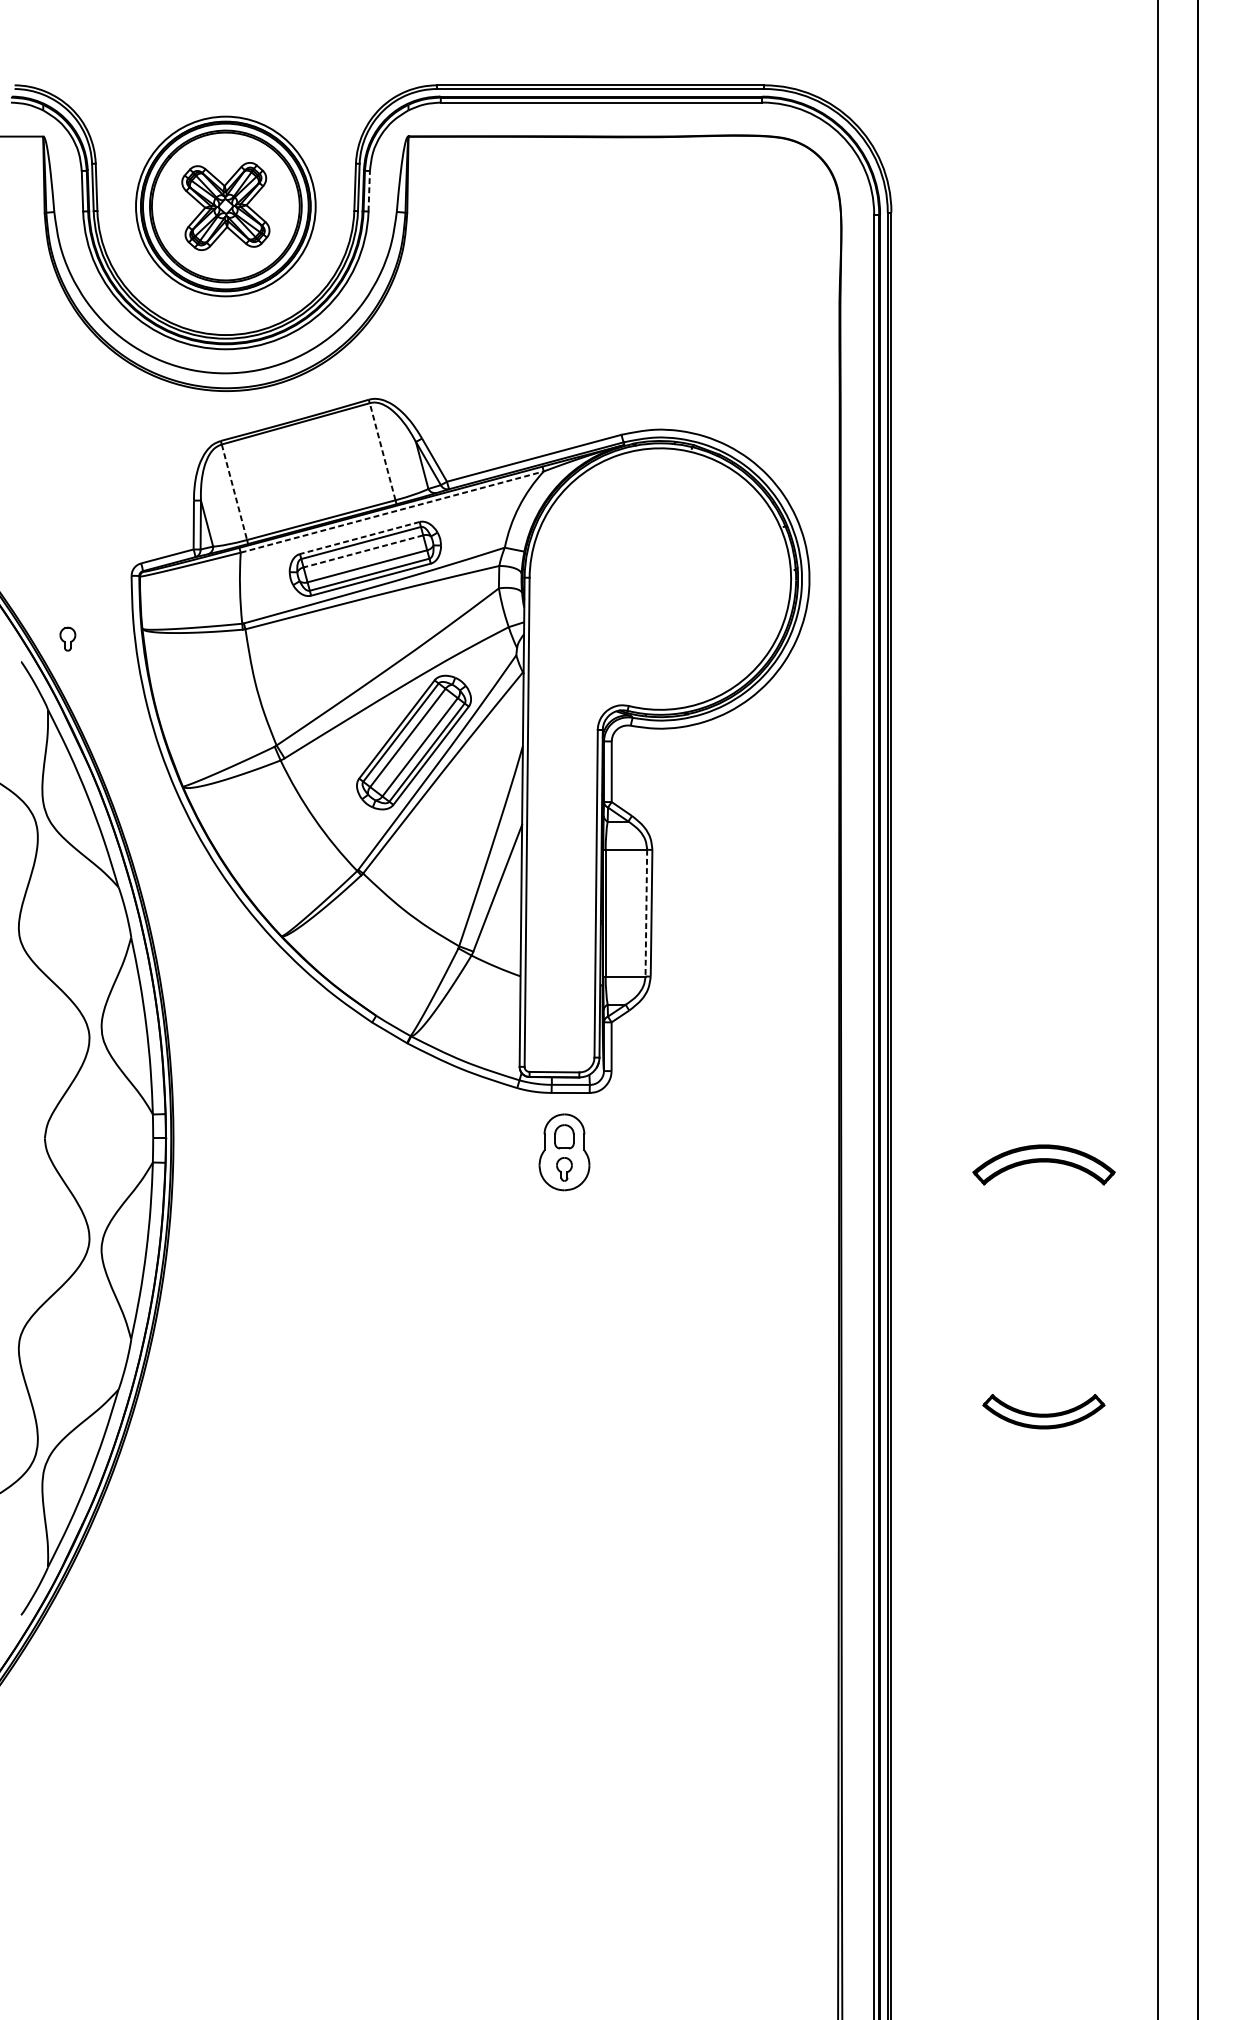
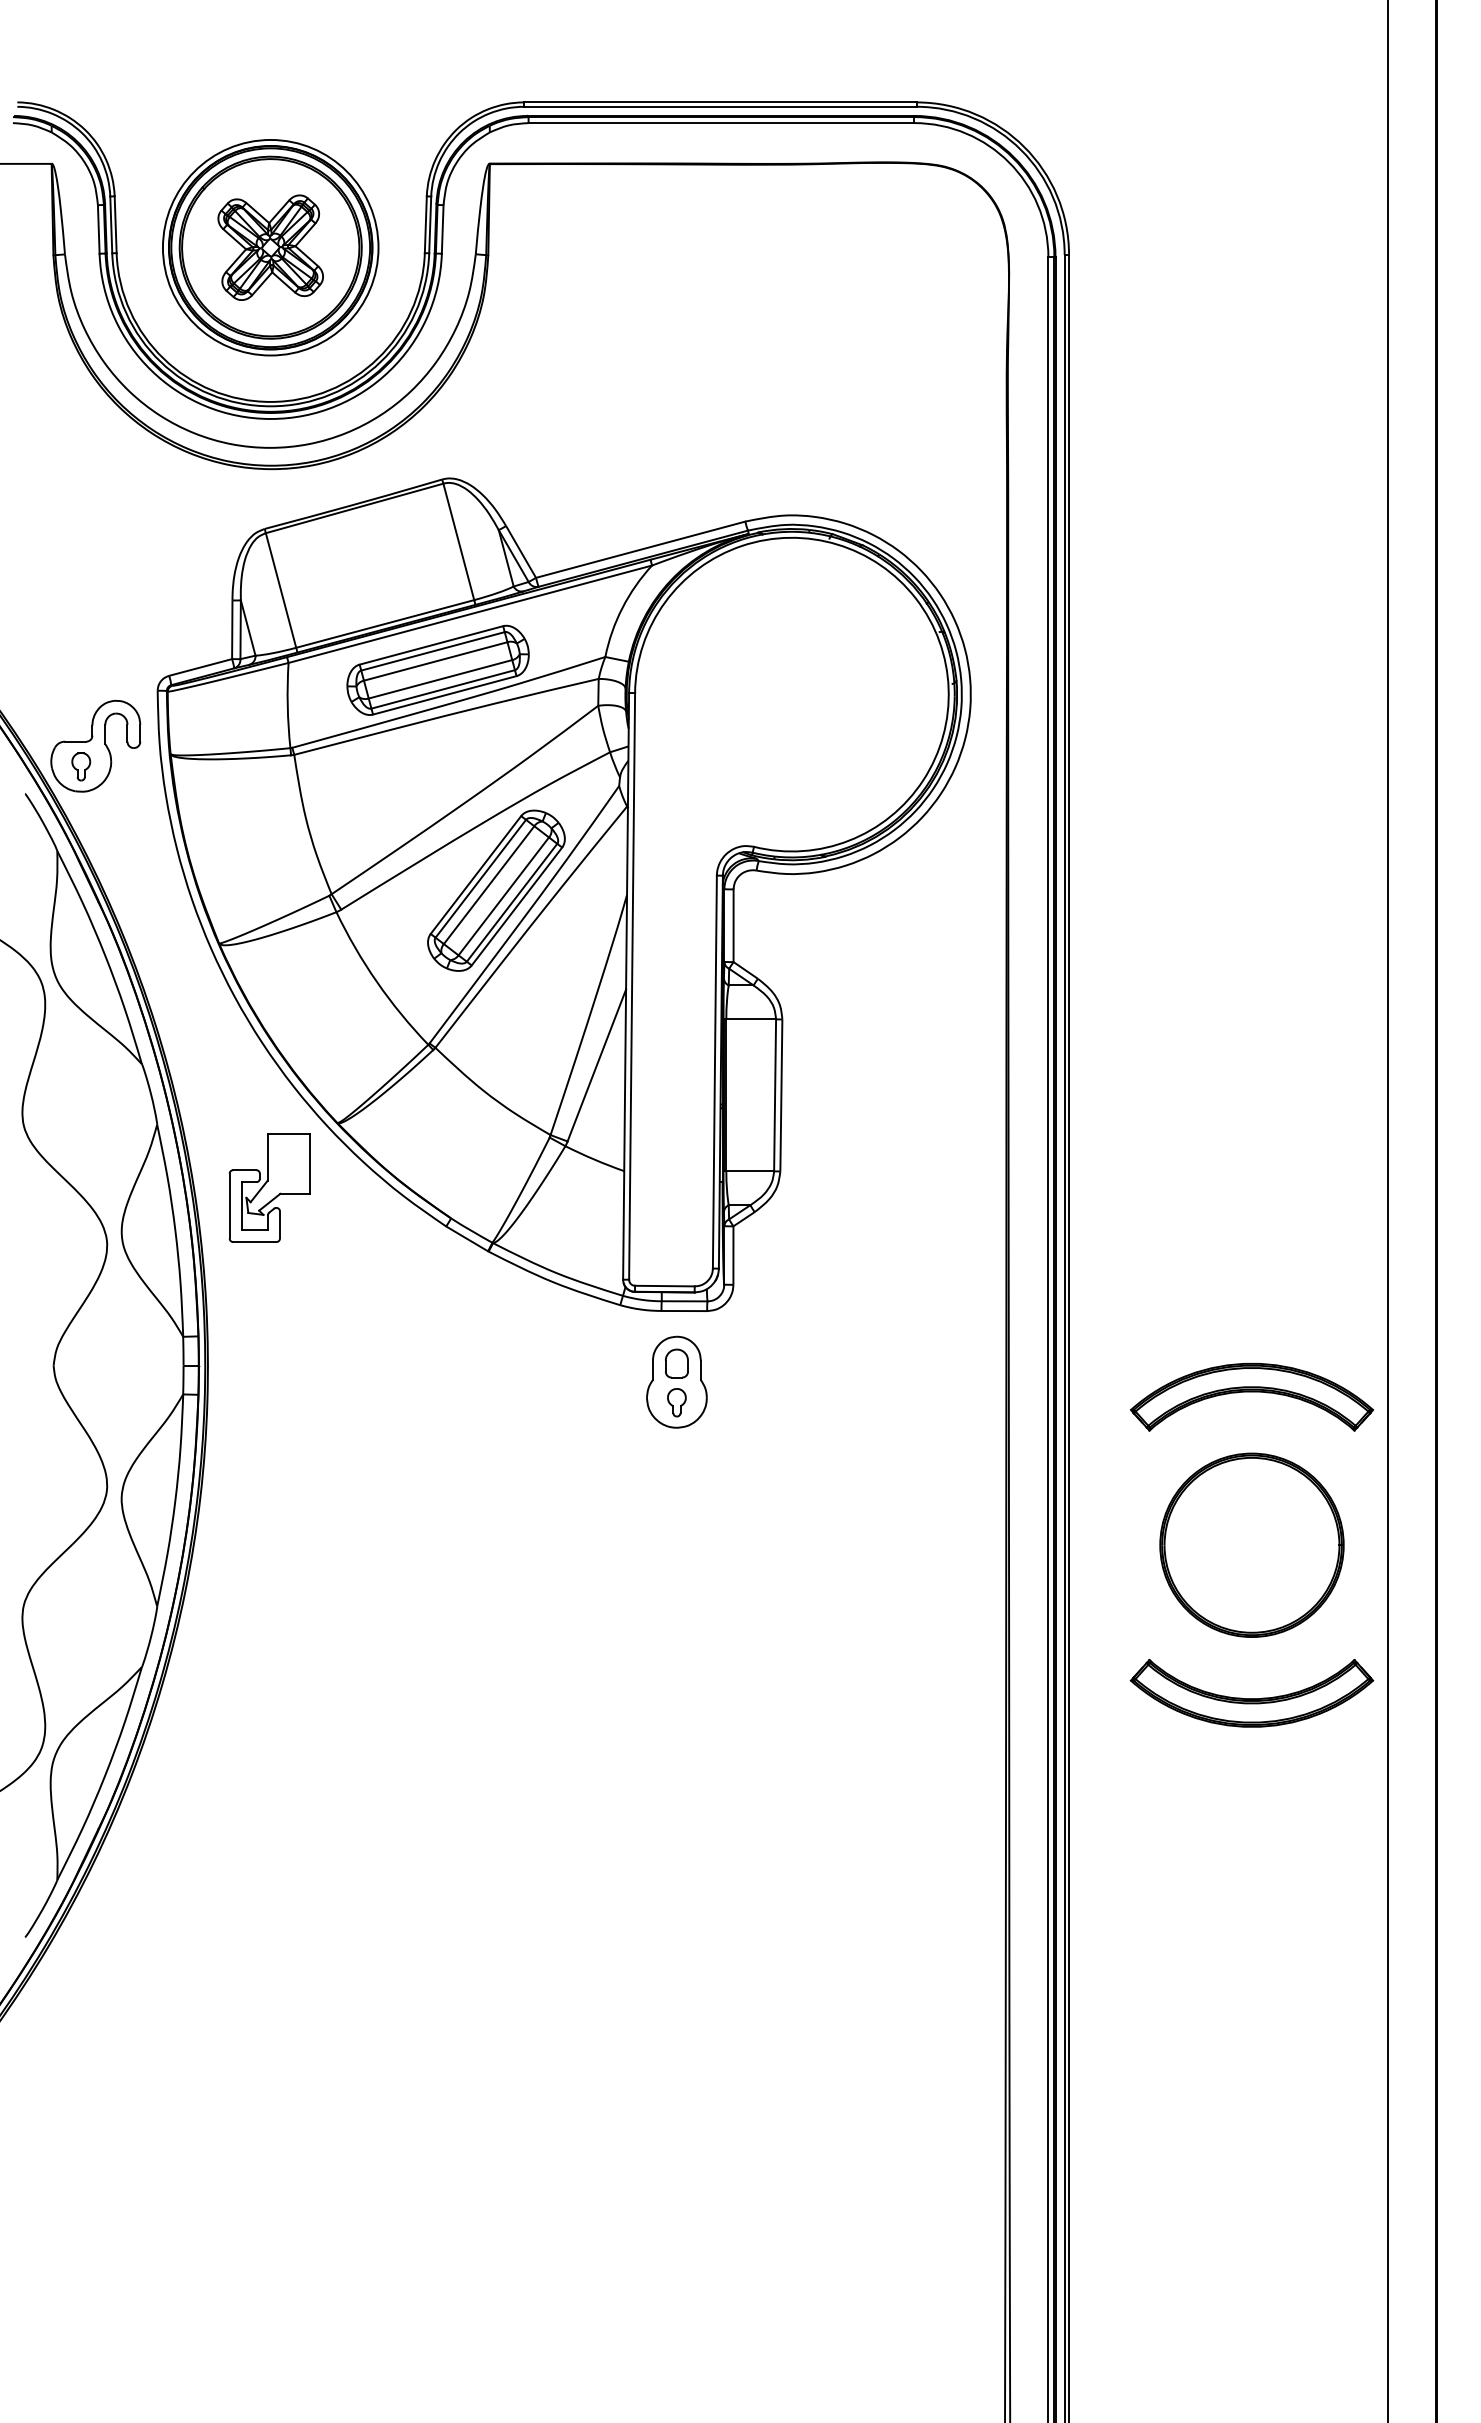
line: (369, 190) -> (442, 228), dashed -> solid
line: (382, 451) -> (458, 541), dashed -> solid
line: (234, 492) -> (281, 590), dashed -> solid
line: (392, 512) -> (470, 614), dashed -> solid
line: (359, 538) -> (430, 645), dashed -> solid
line: (363, 551) -> (435, 661), dashed -> solid
part: (79, 622) -> (95, 746), added
line: (646, 913) -> (775, 1095), dashed -> solid
part: (224, 989) -> (269, 1187), added
part: (1044, 1165) -> (1252, 1397), size x1.43
part: (1043, 1287) -> (1251, 1544), added
part: (1043, 1411) -> (1251, 1693), size x1.67

